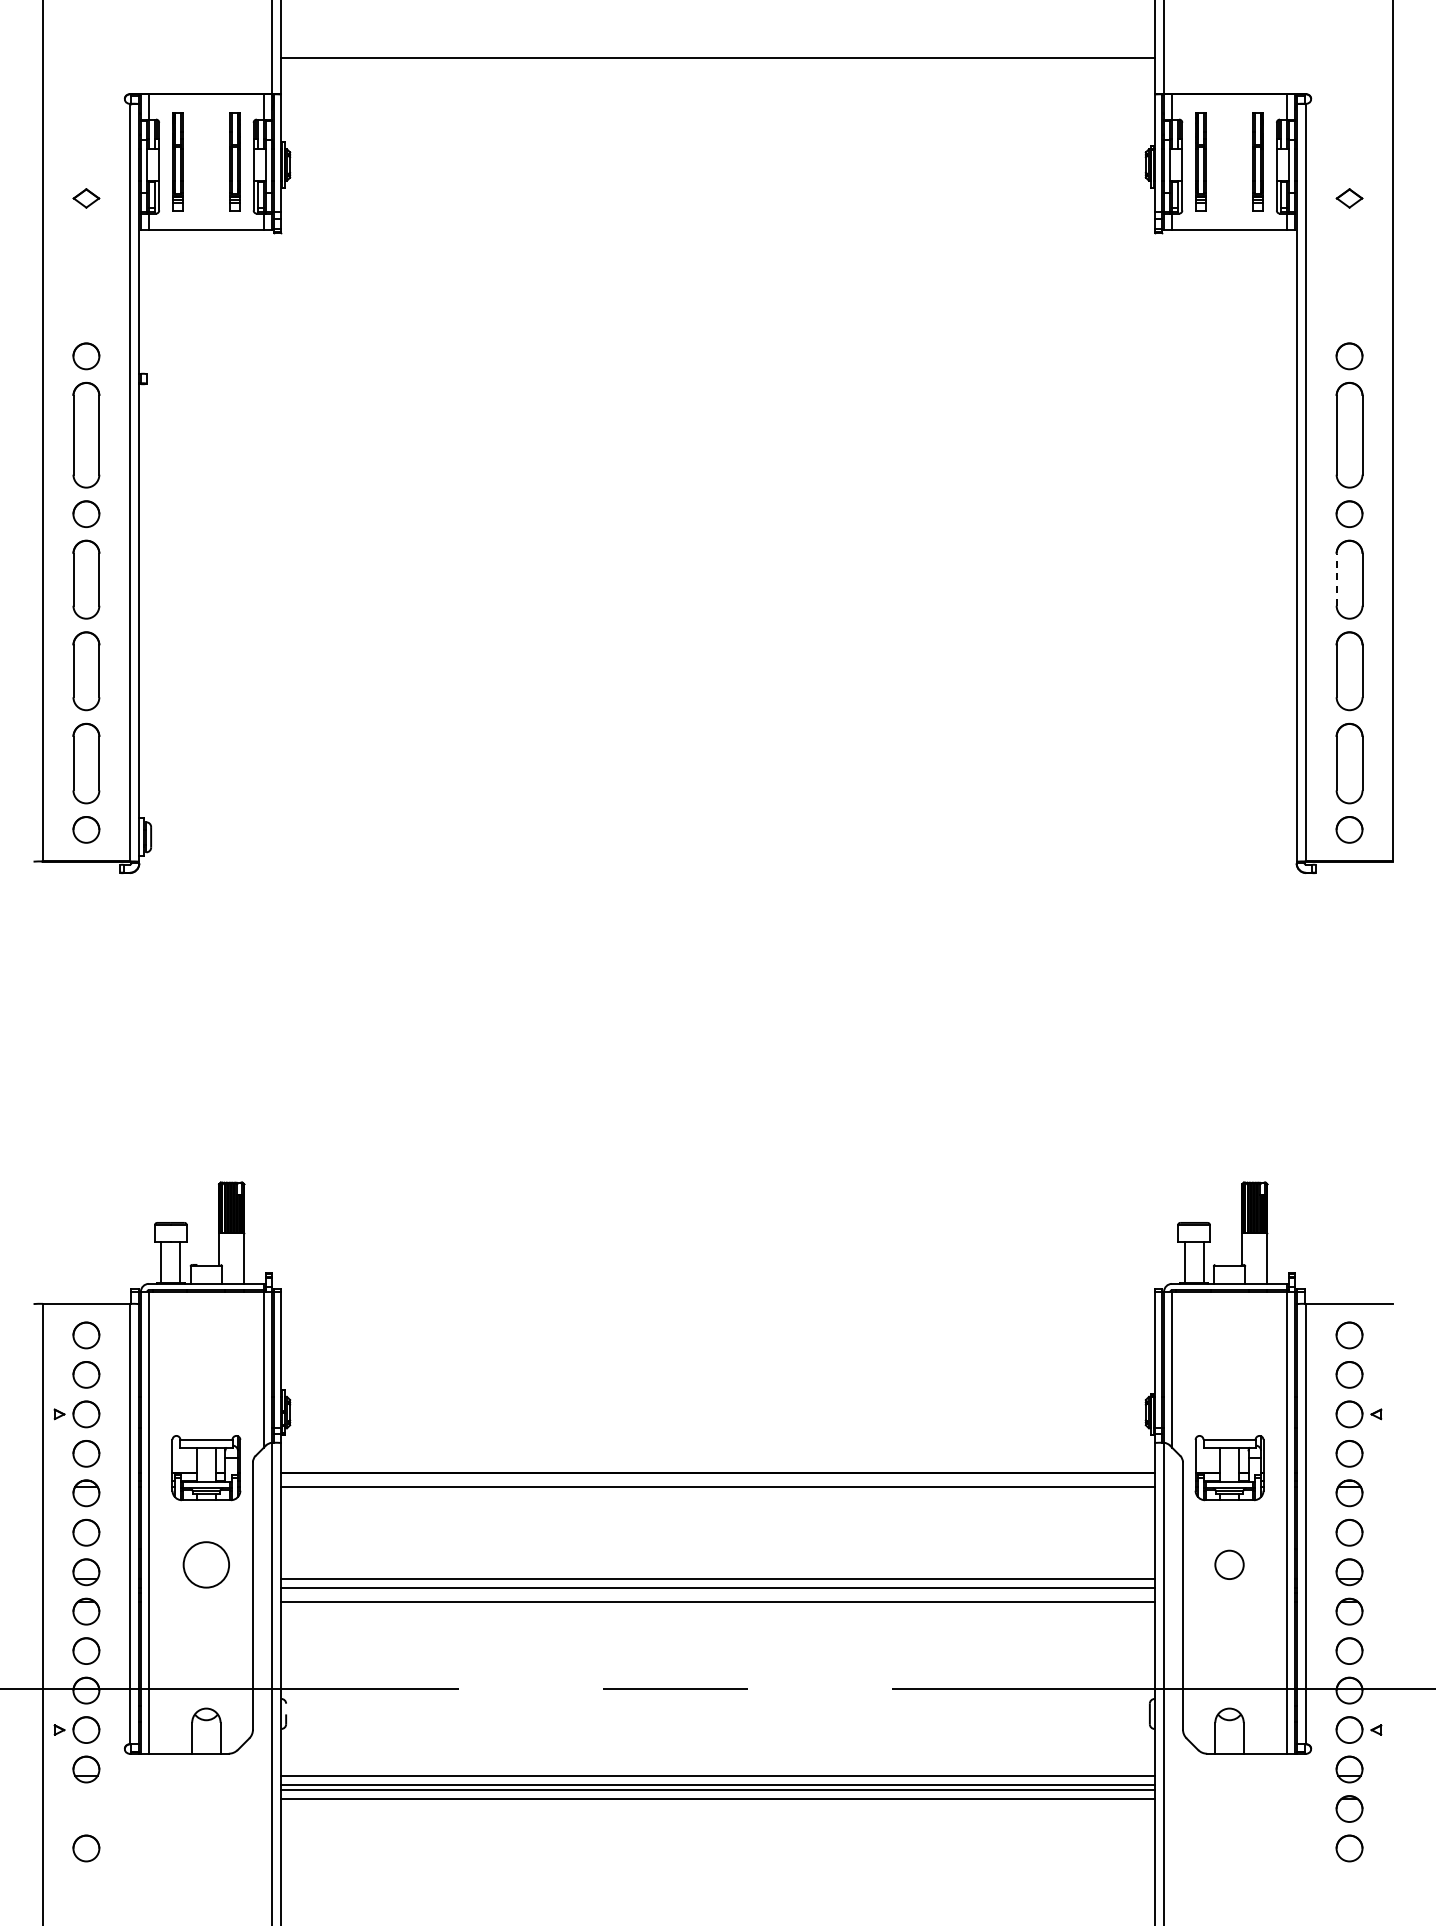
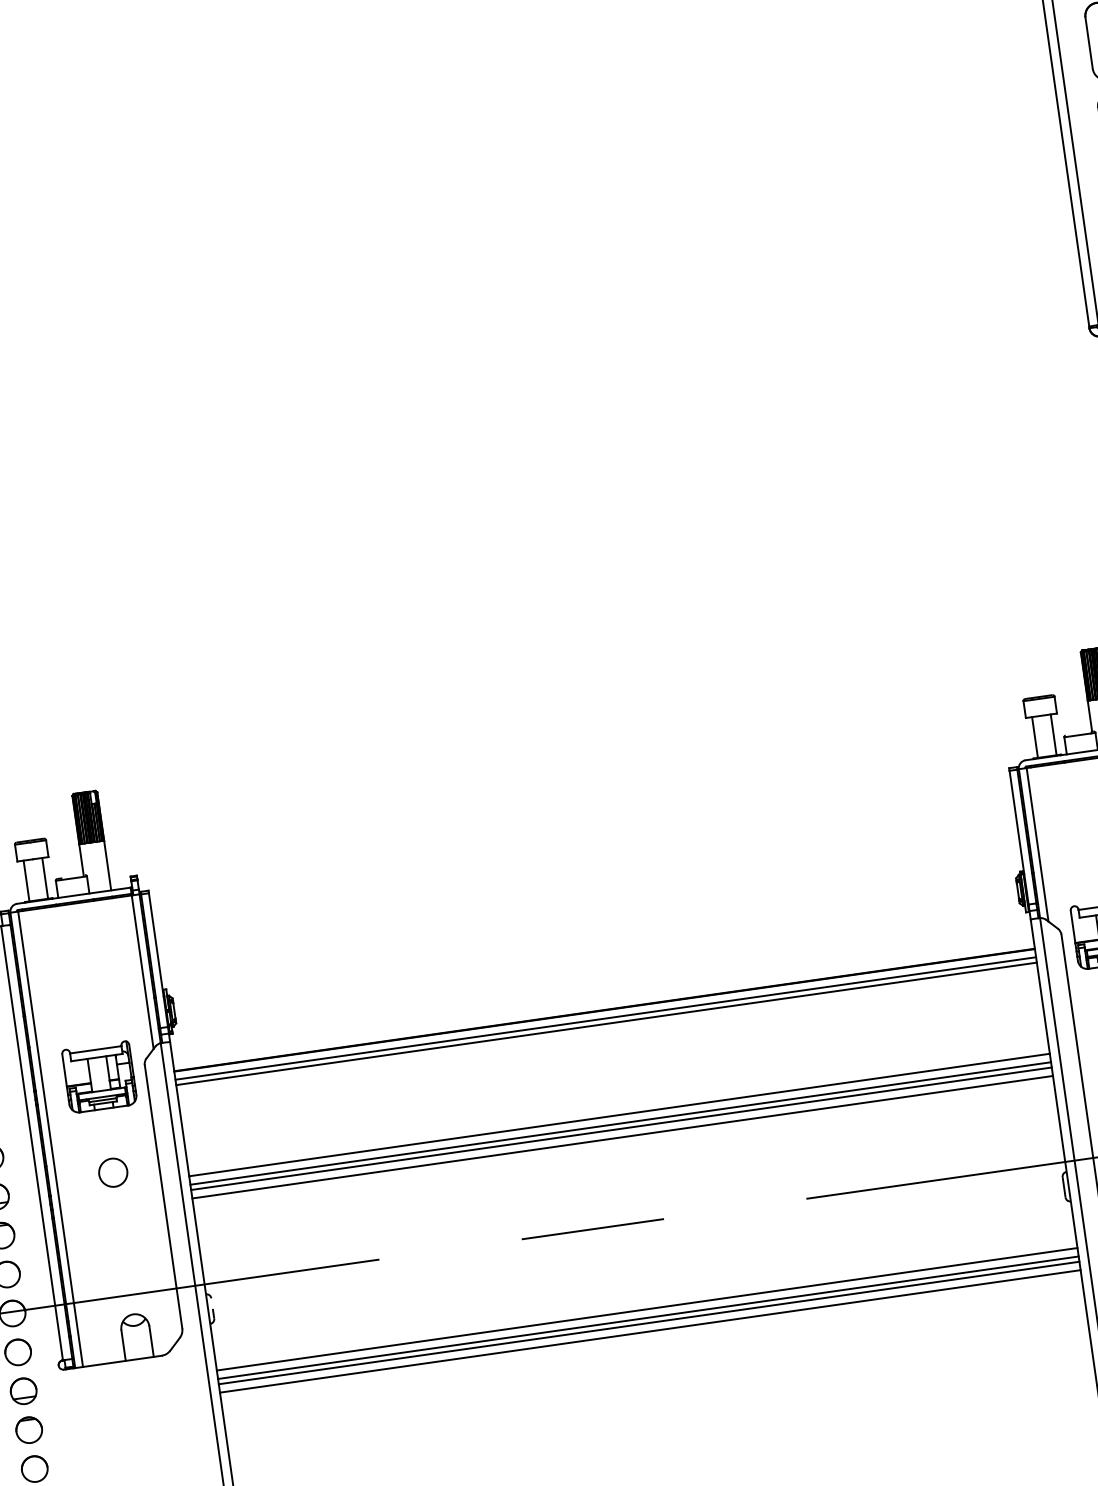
line: (1336, 579) -> (1088, 42), dashed -> solid
line: (717, 1481) -> (605, 1018), added
circle: (206, 1564) -> (113, 1172), size x0.62
line: (717, 1593) -> (621, 1129), added
part: (86, 1808) -> (29, 1429), added

